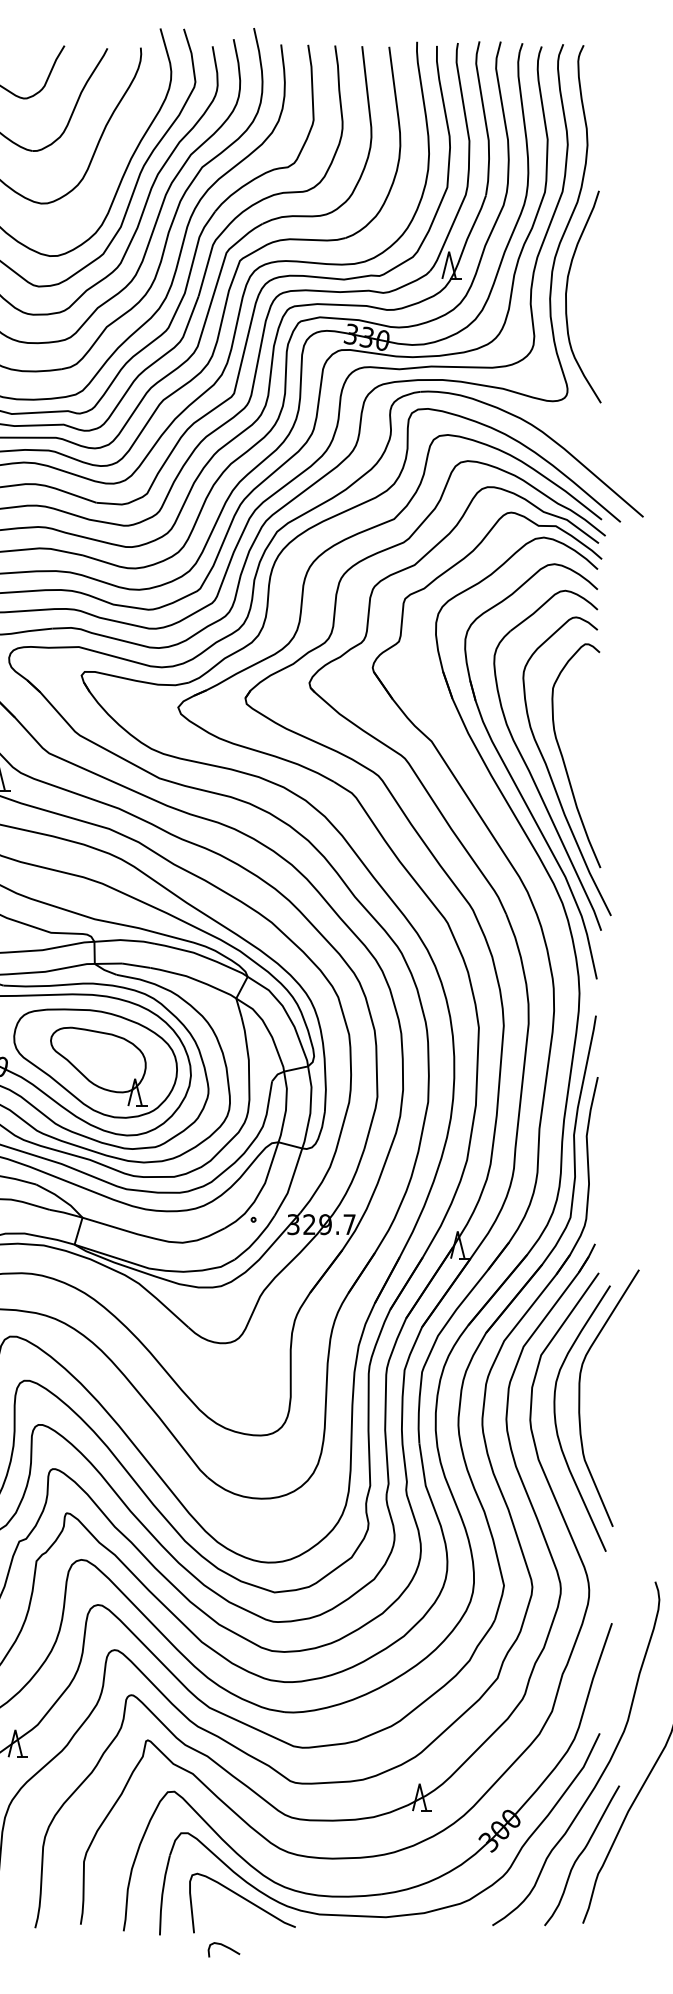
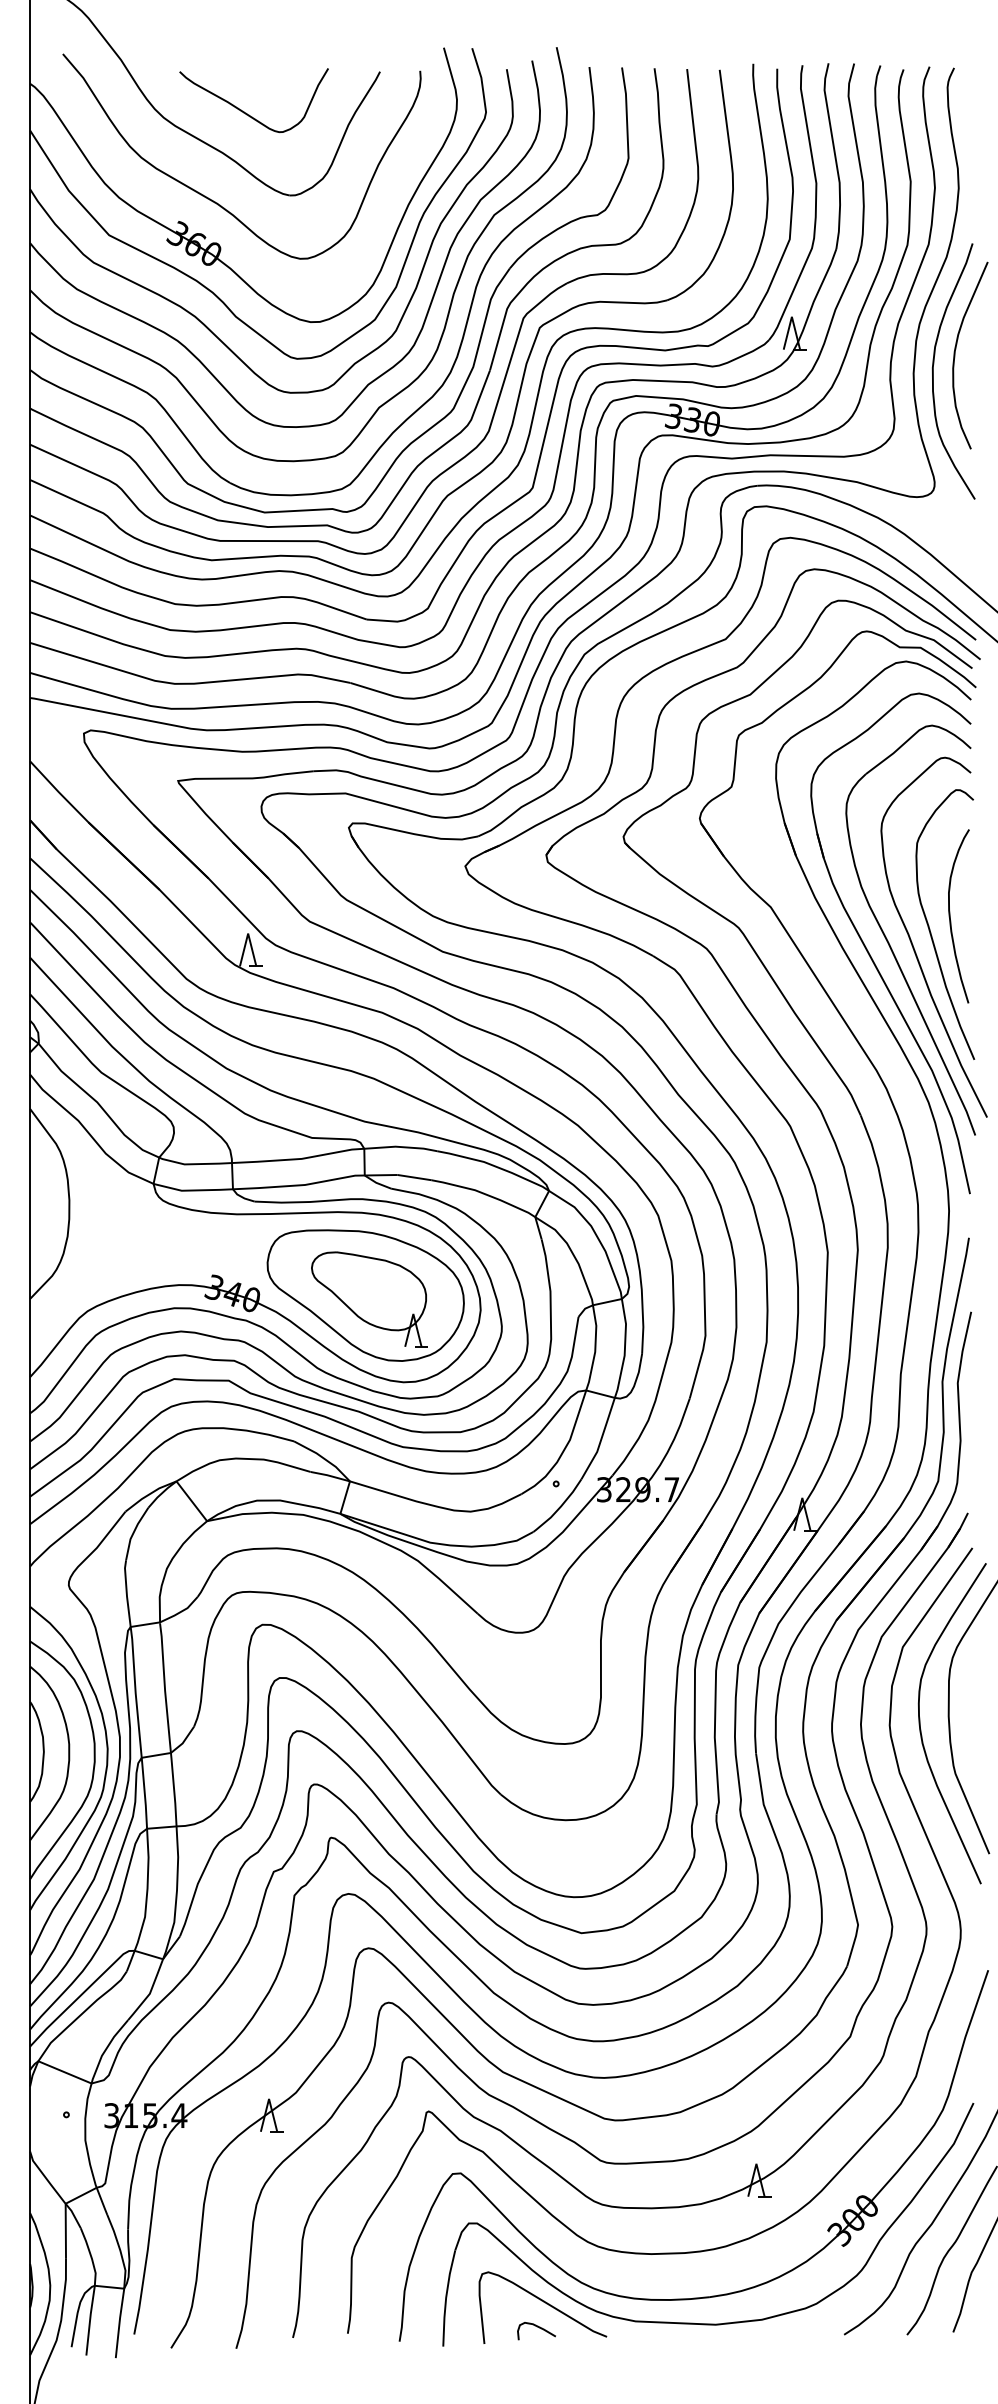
curve: (584, 283) -> (955, 355), added
curve: (580, 749) -> (950, 916), added
curve: (224, 1946) -> (537, 2327), moved

